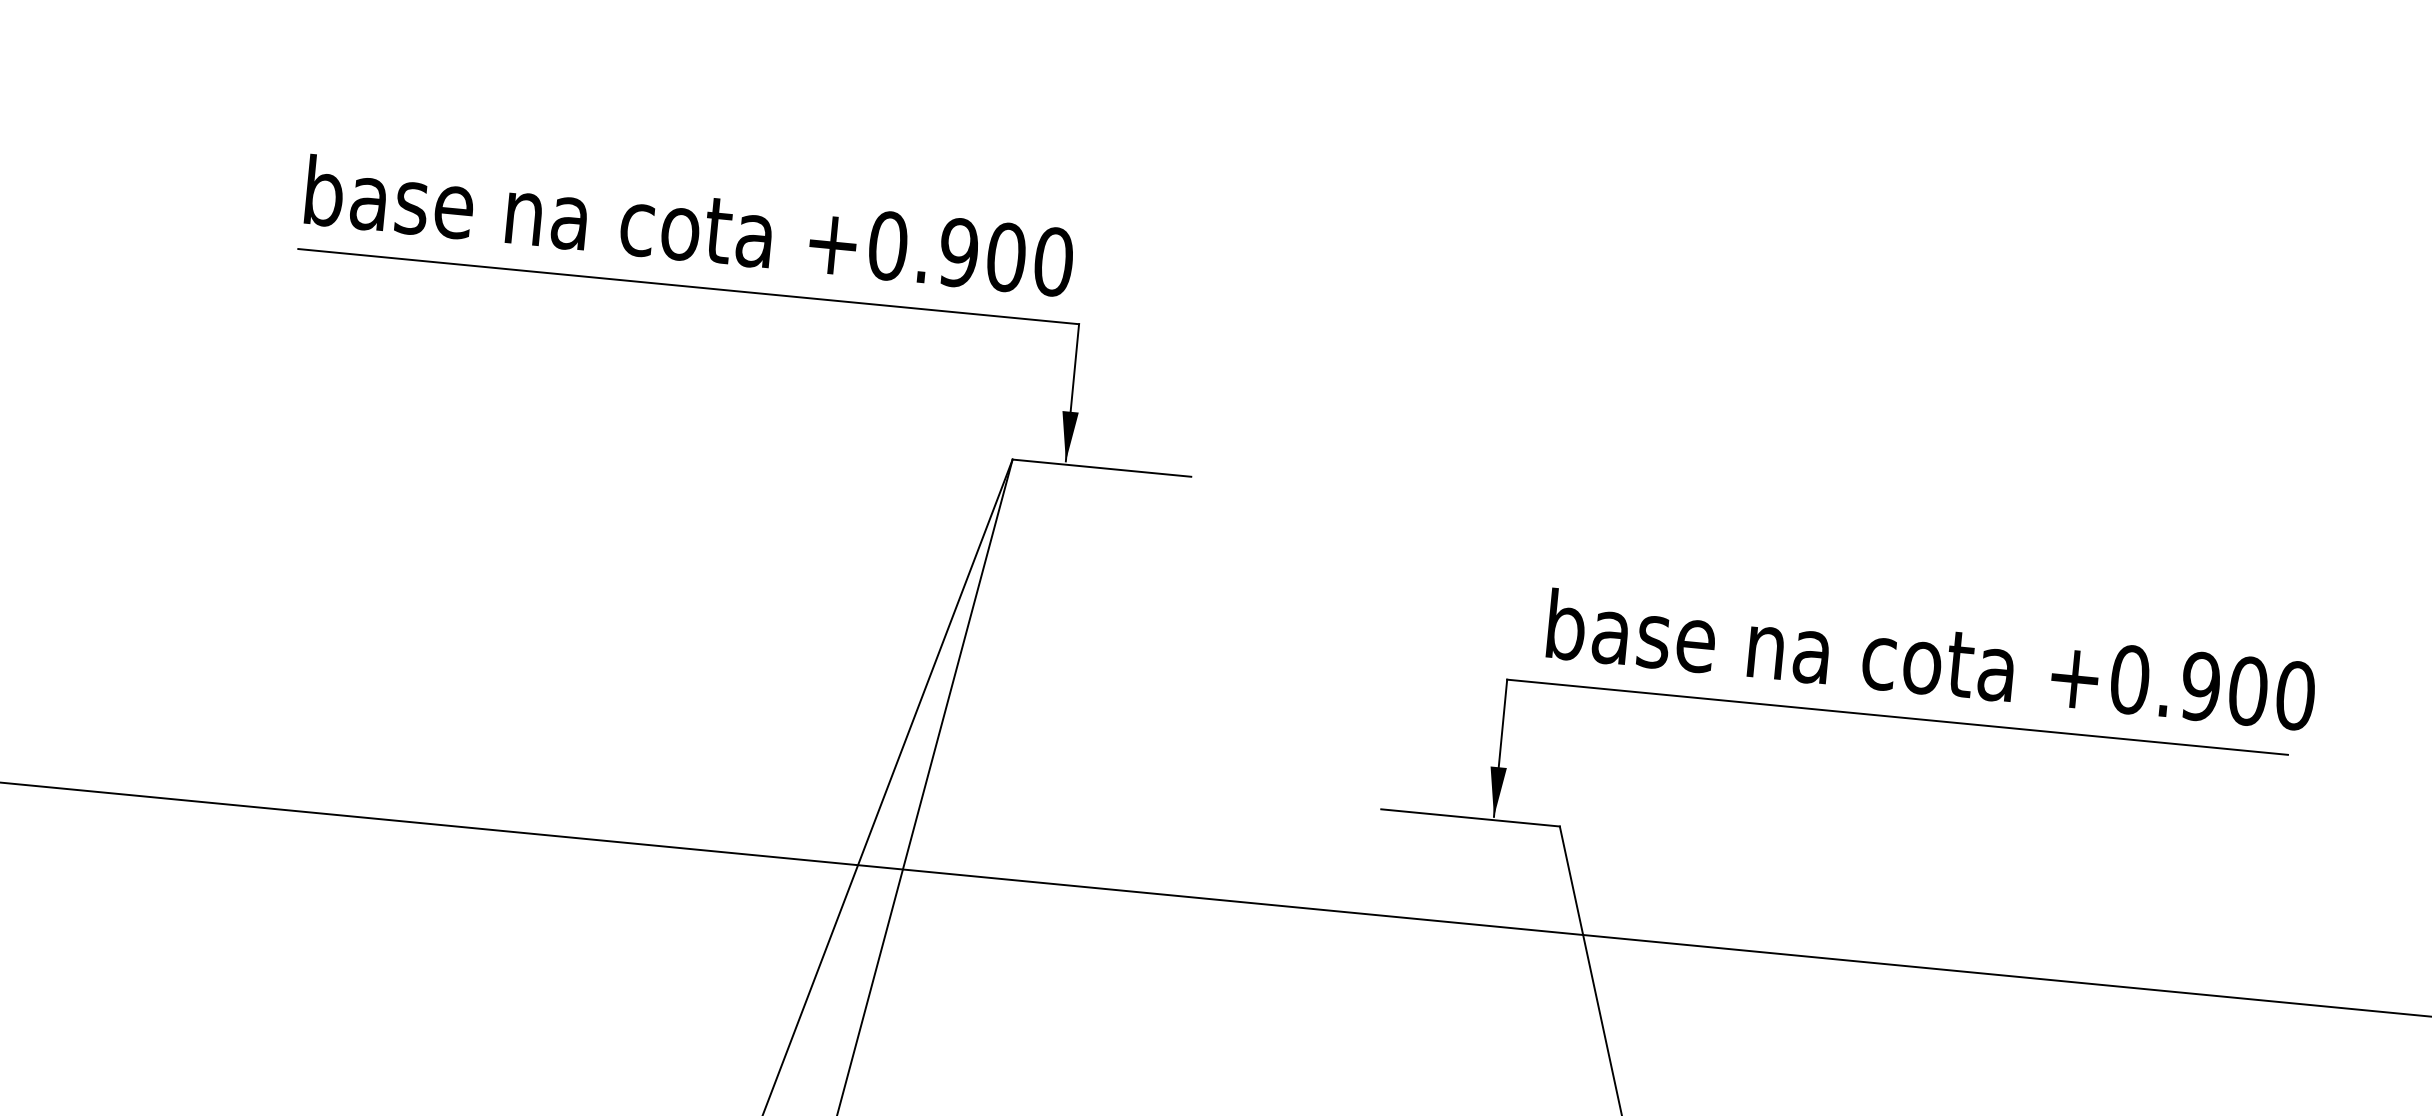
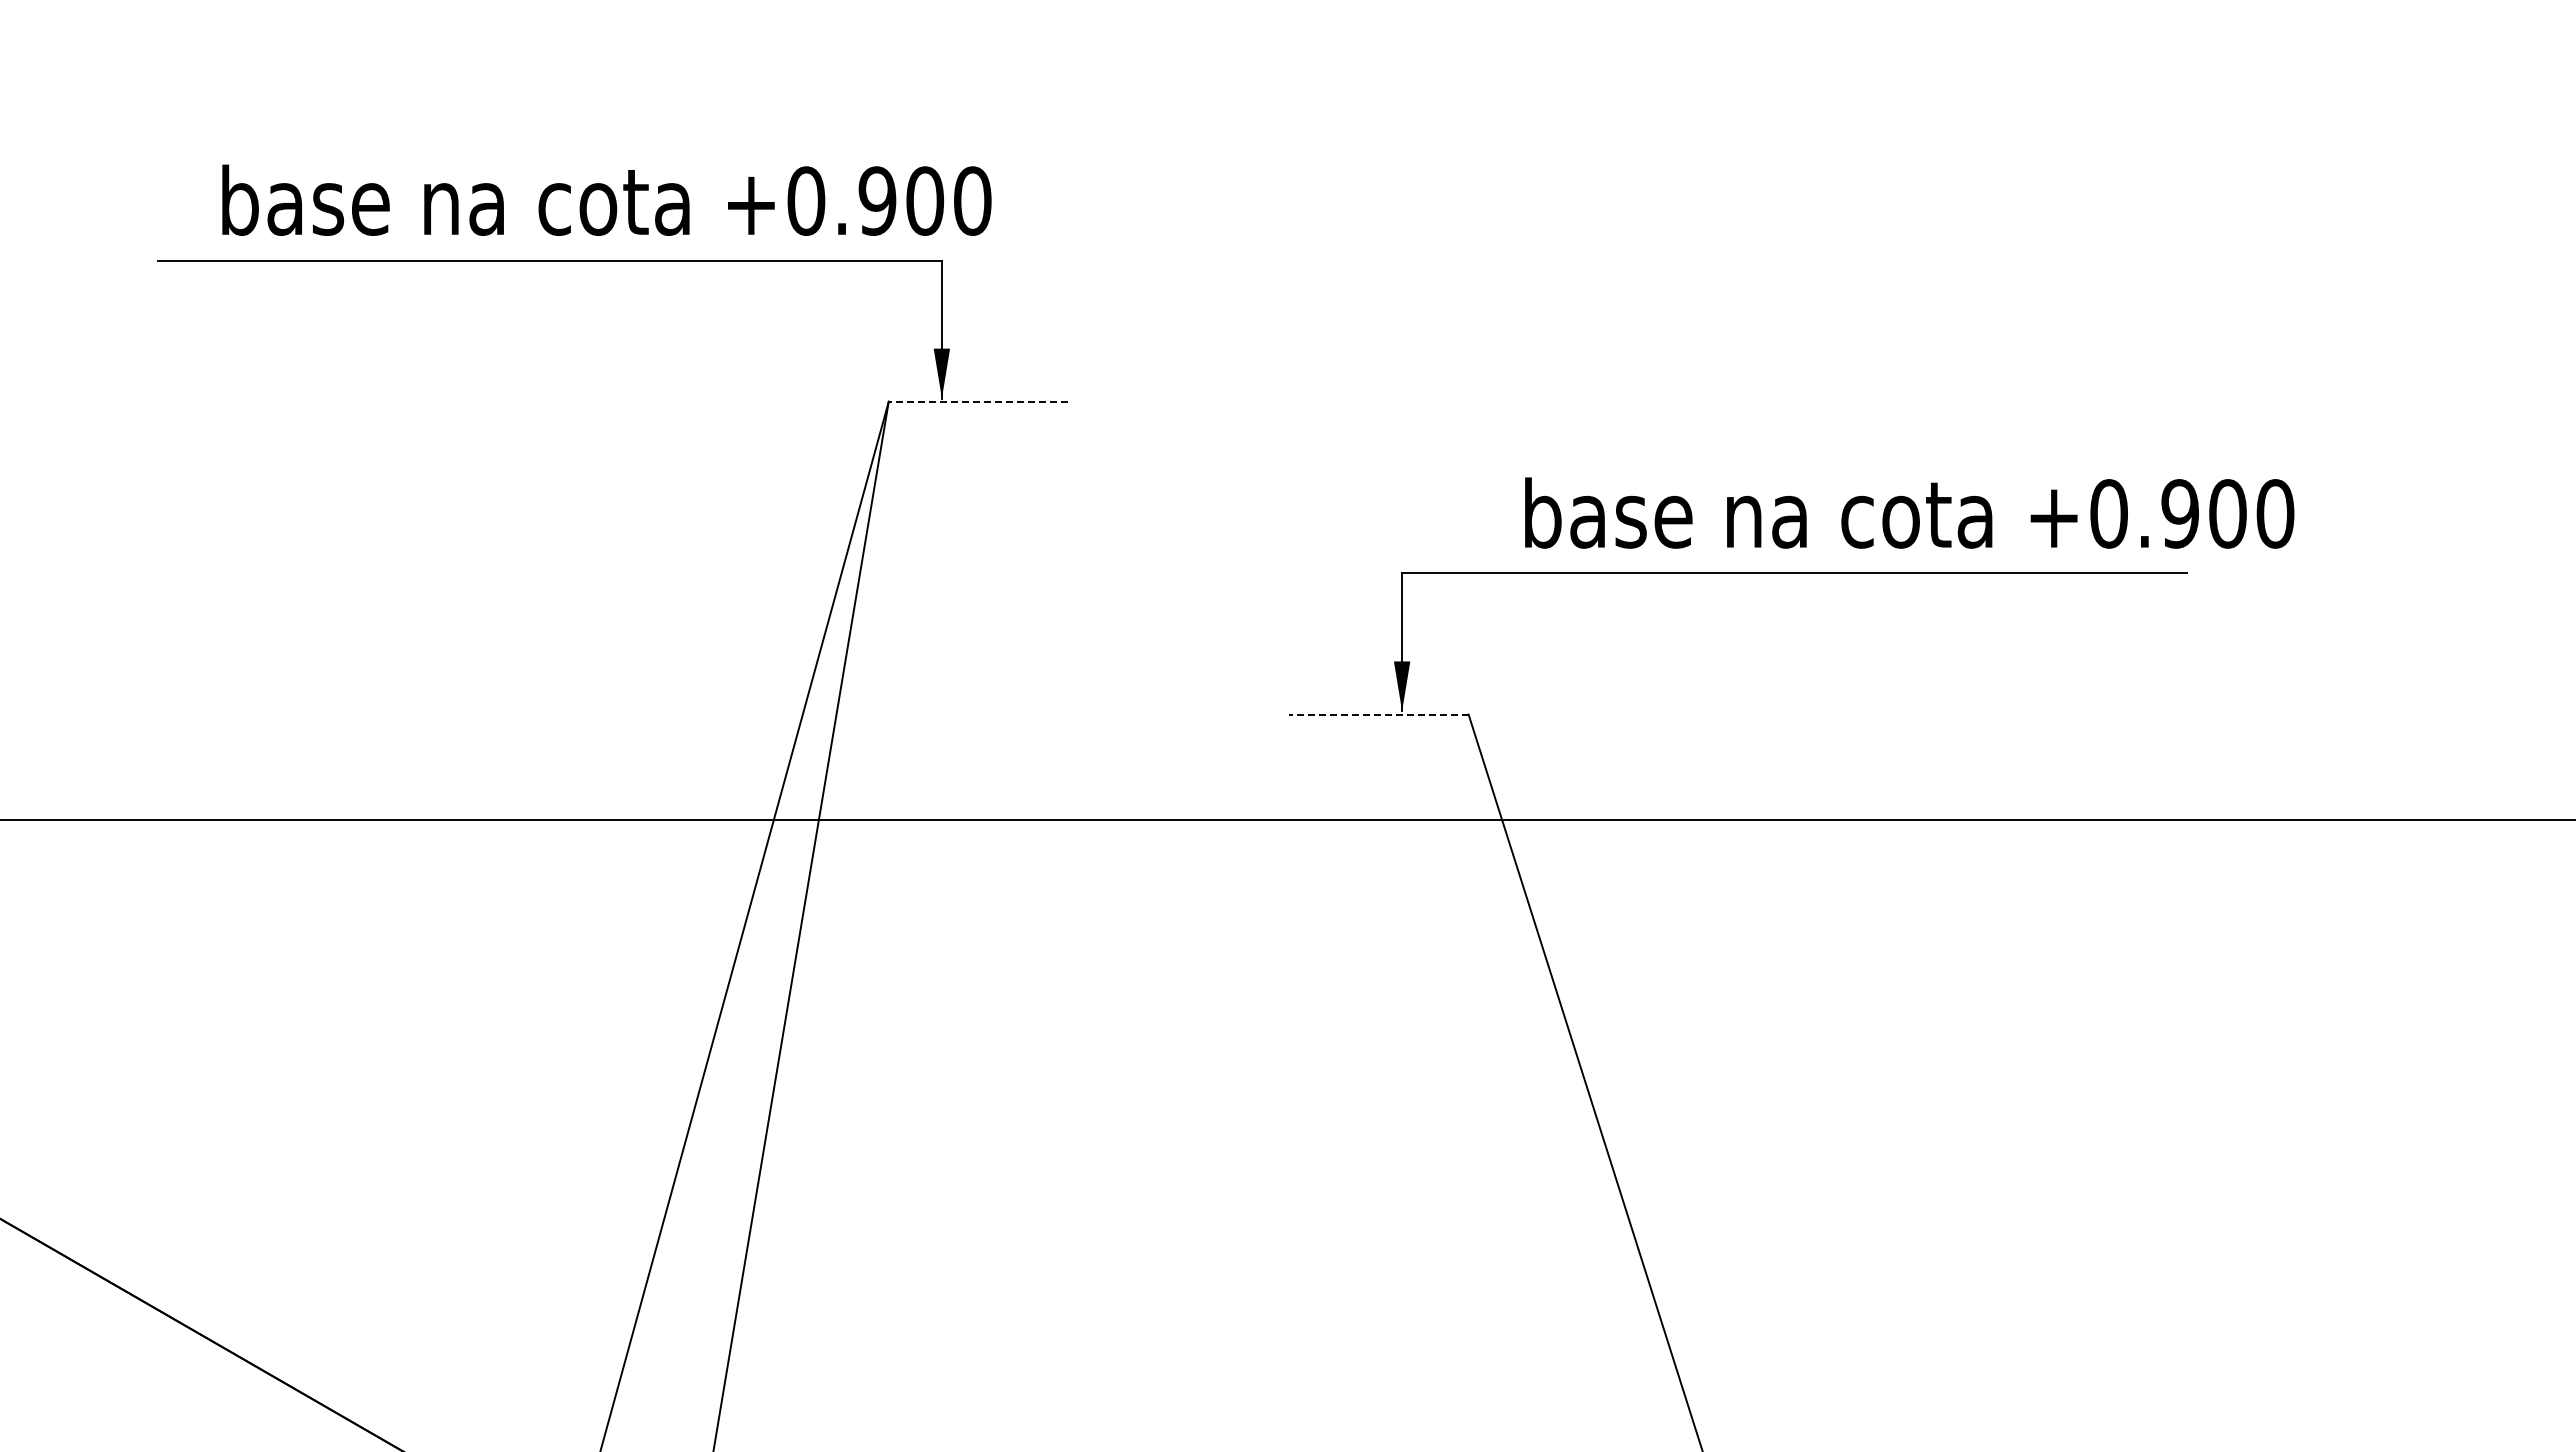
text: (689, 225) -> (606, 199), moved
line: (1102, 467) -> (978, 401), solid -> dashed
text: (1931, 659) -> (1909, 512), moved
line: (1470, 817) -> (1378, 714), solid -> dashed

